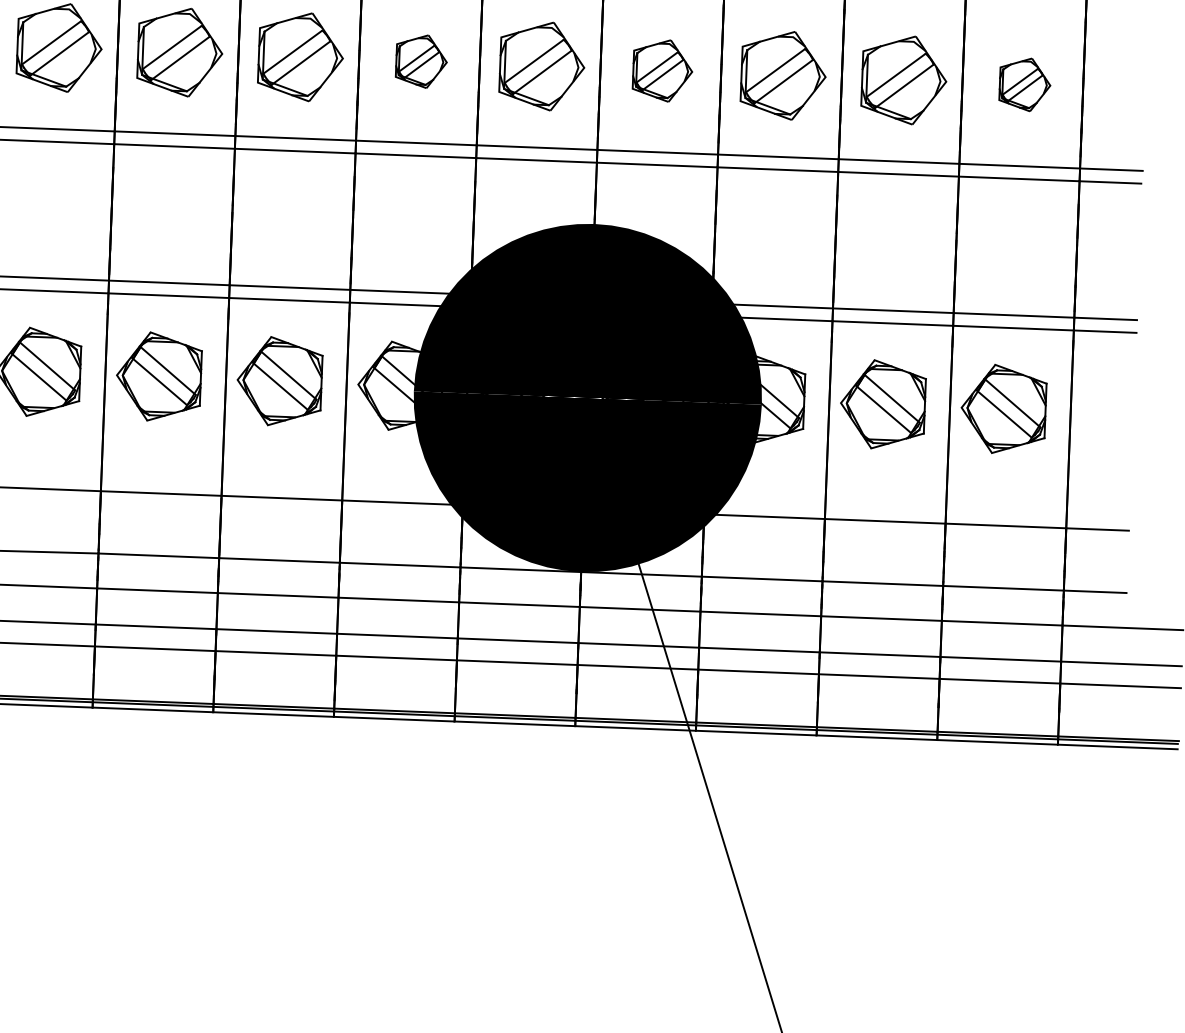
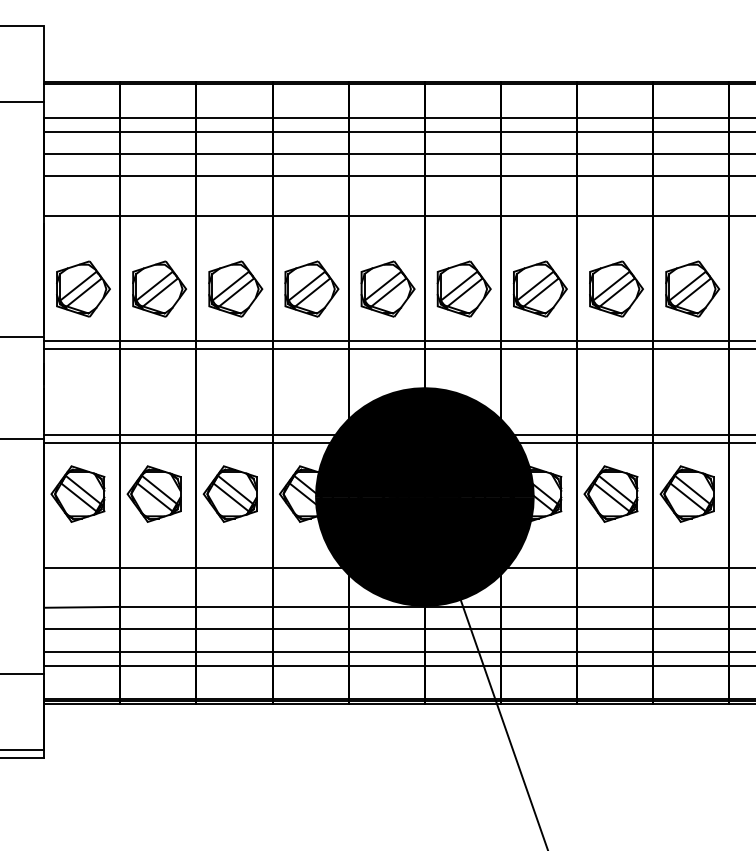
part: (420, 60) -> (311, 288), size x1.67
part: (661, 69) -> (463, 288), size x1.43
part: (1024, 83) -> (692, 288), size x1.67

